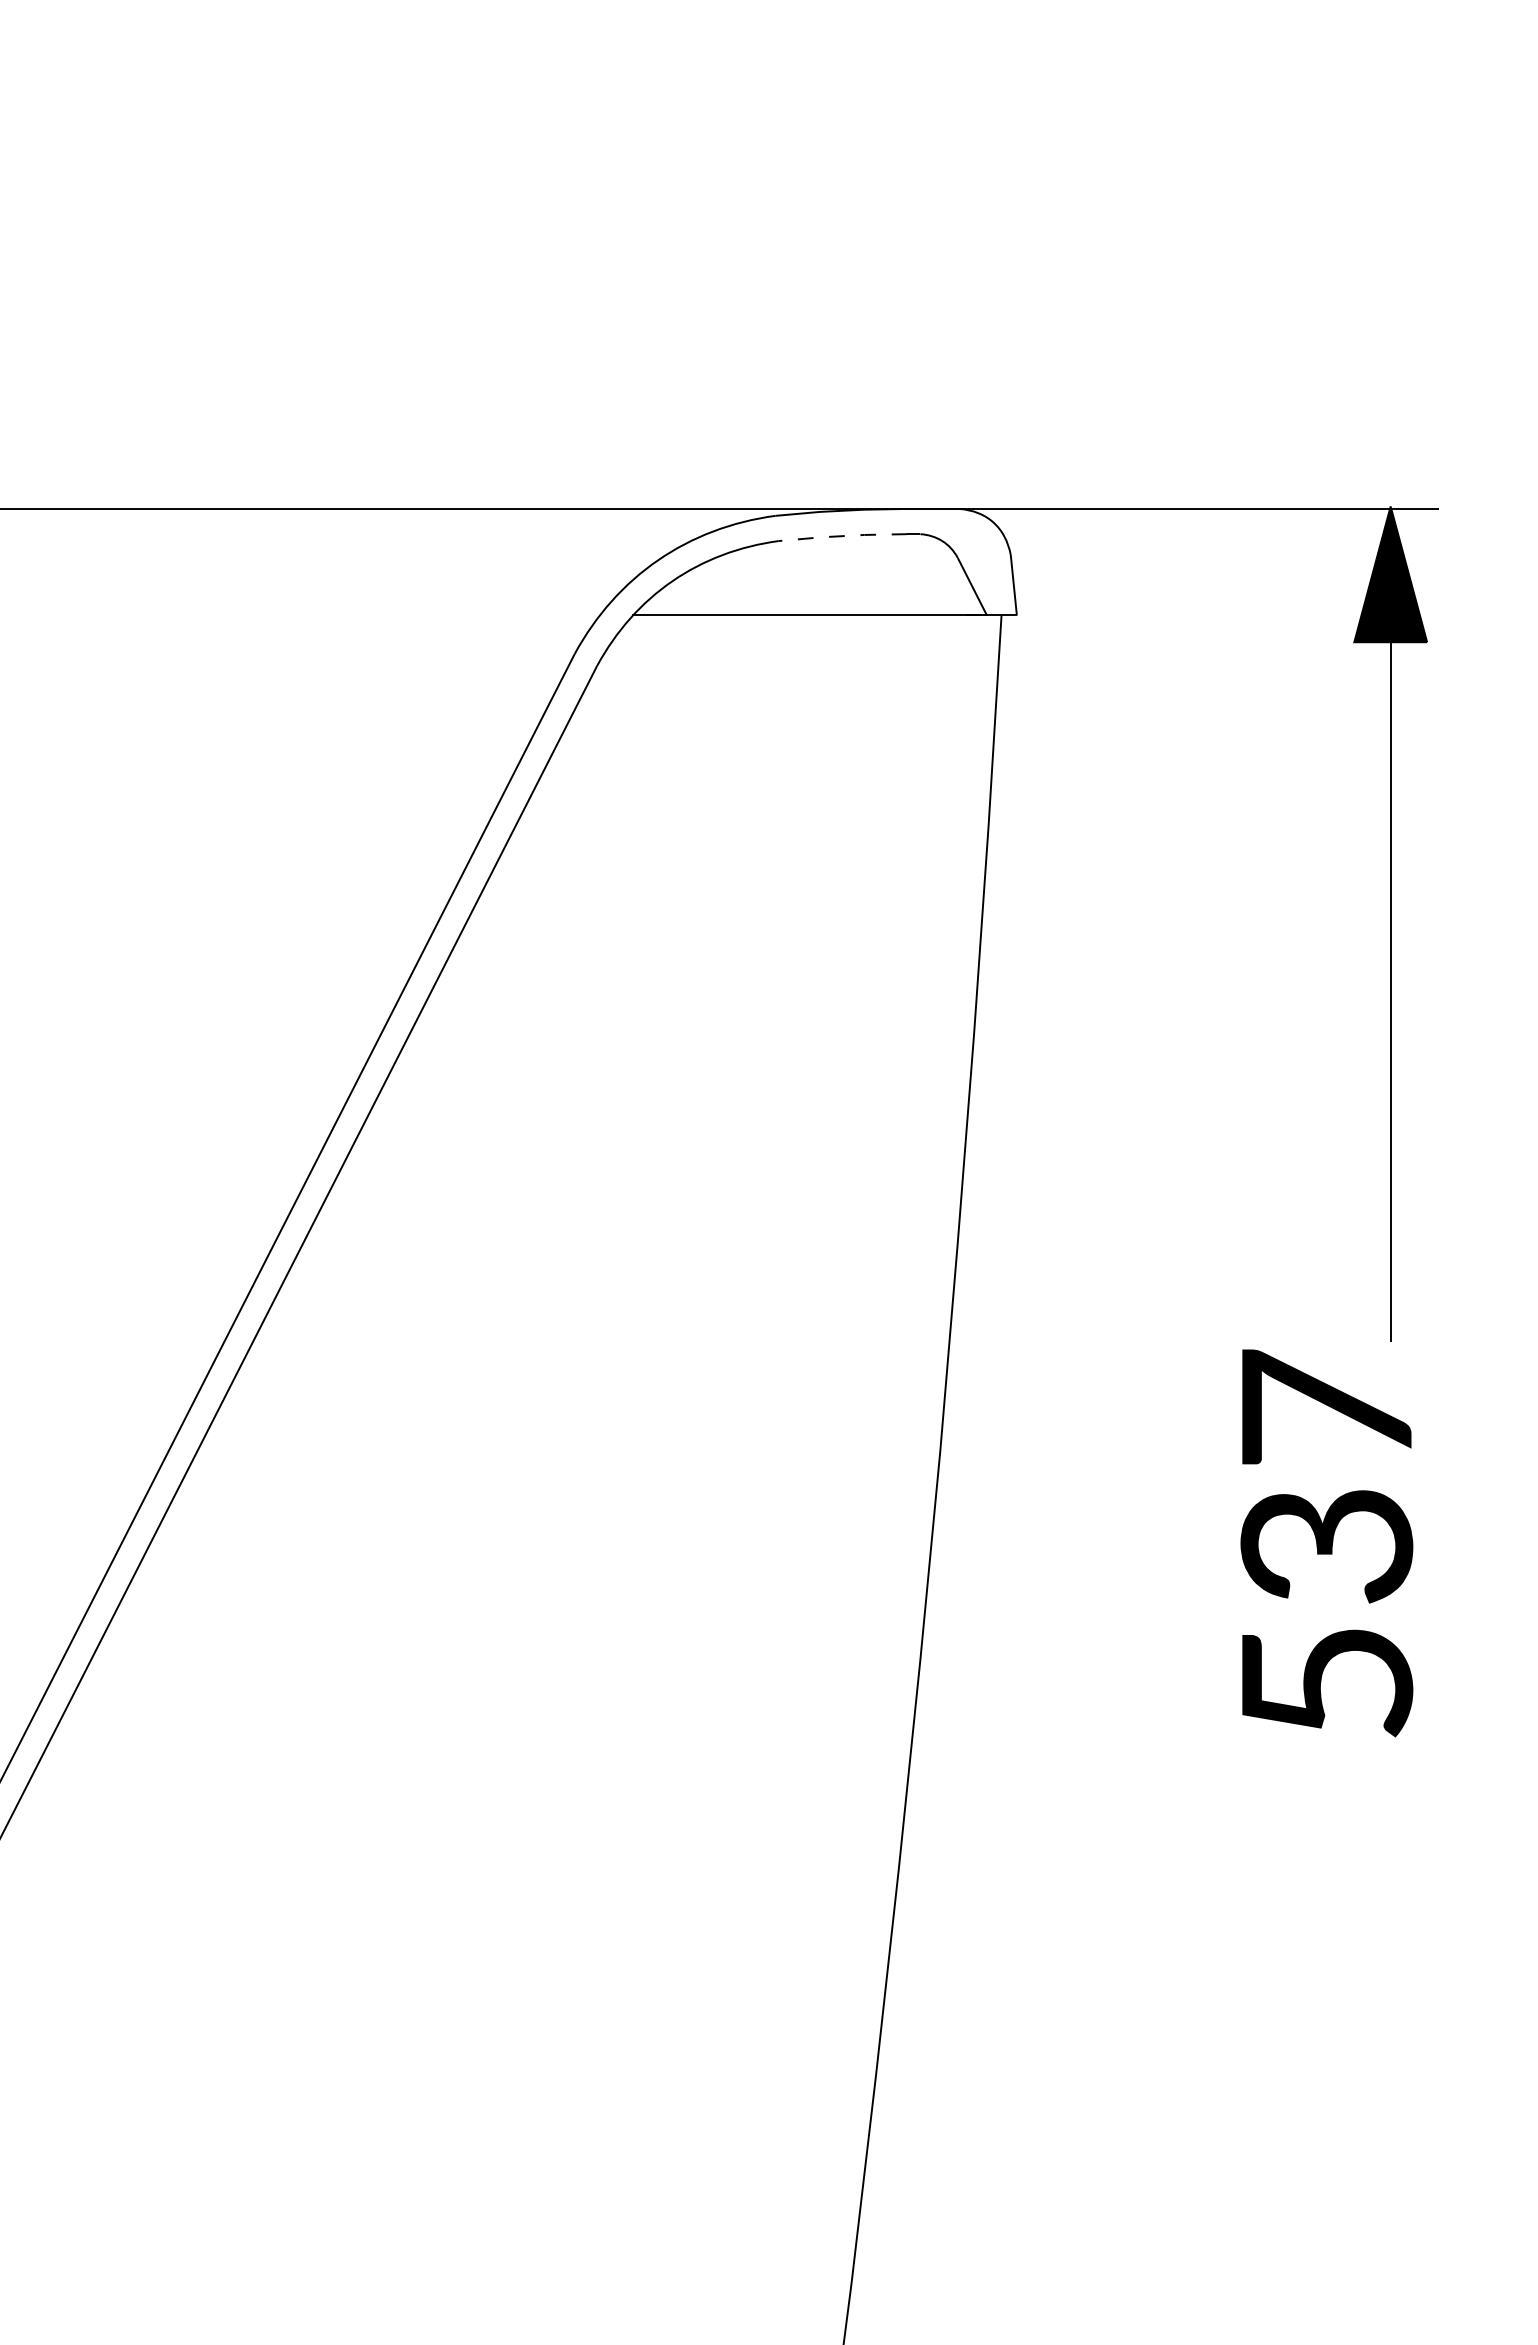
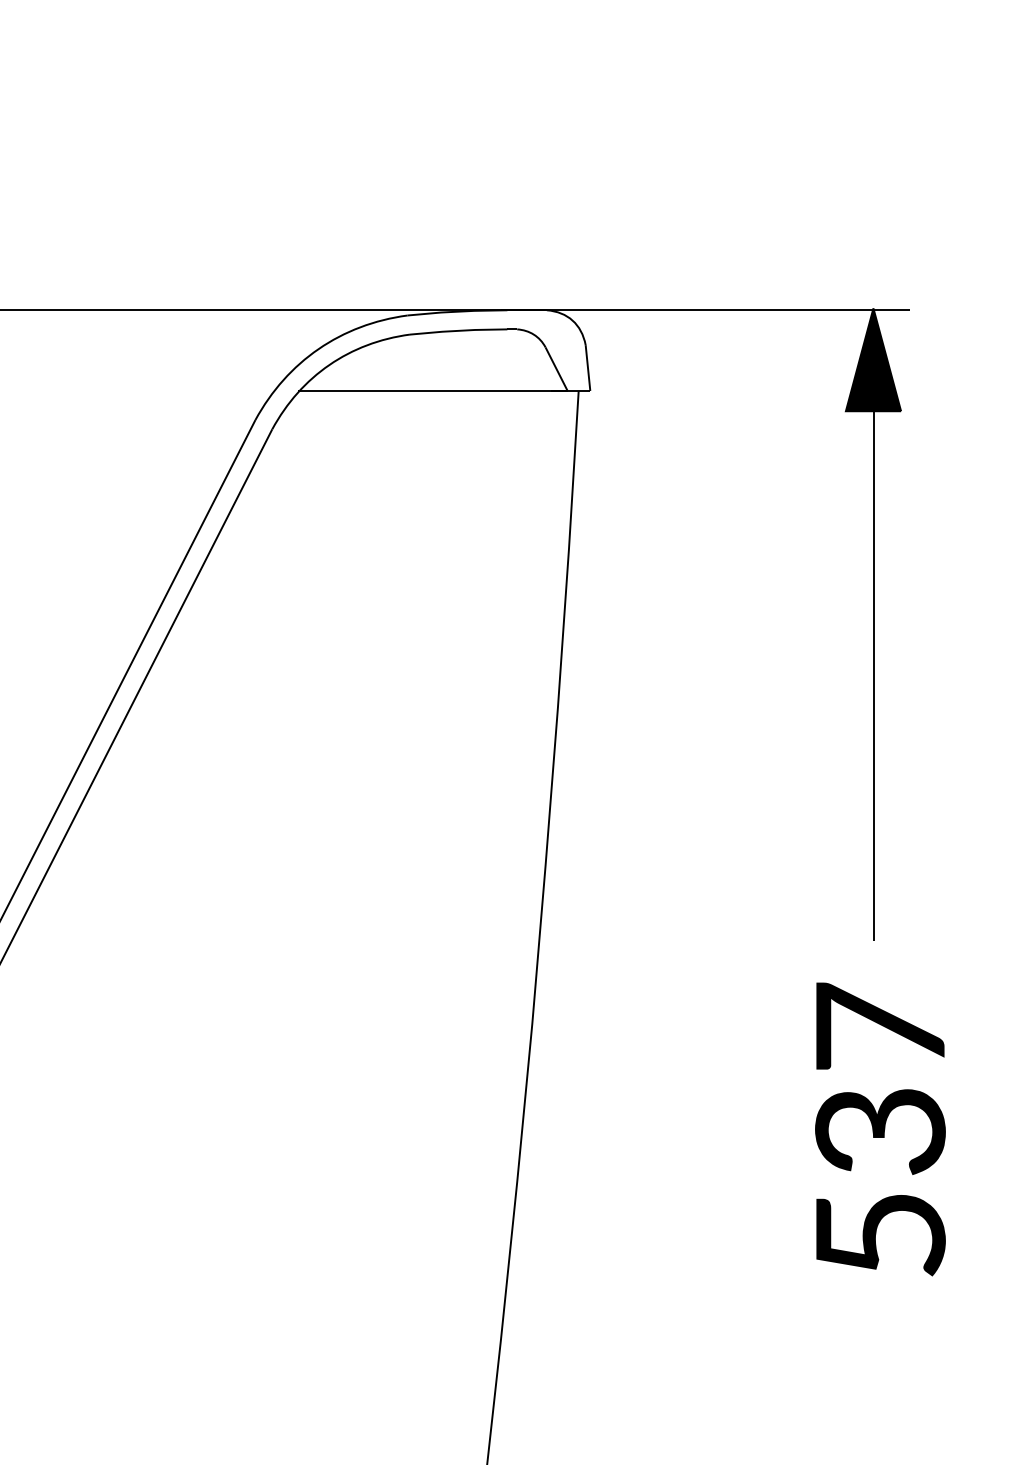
line: (842, 536) -> (458, 331), dashed -> solid
text: (1326, 1543) -> (880, 1129), moved

